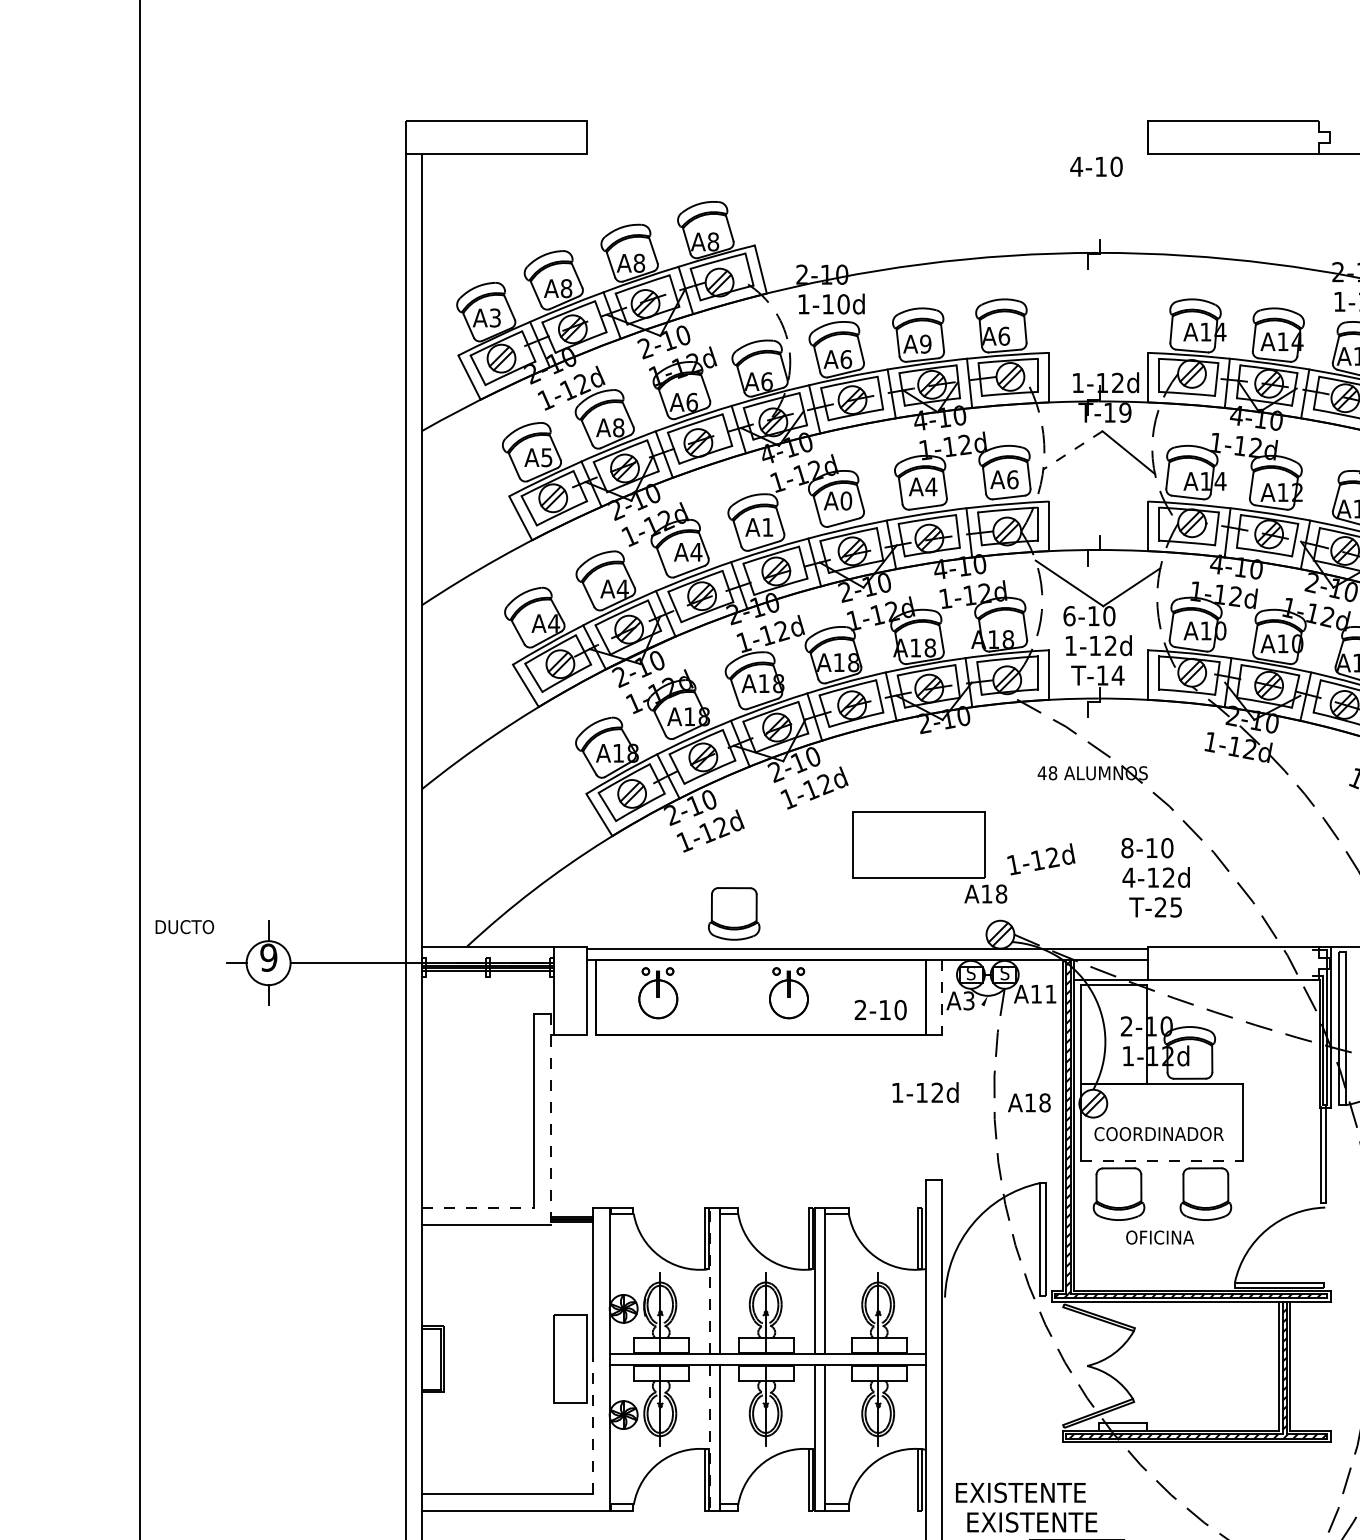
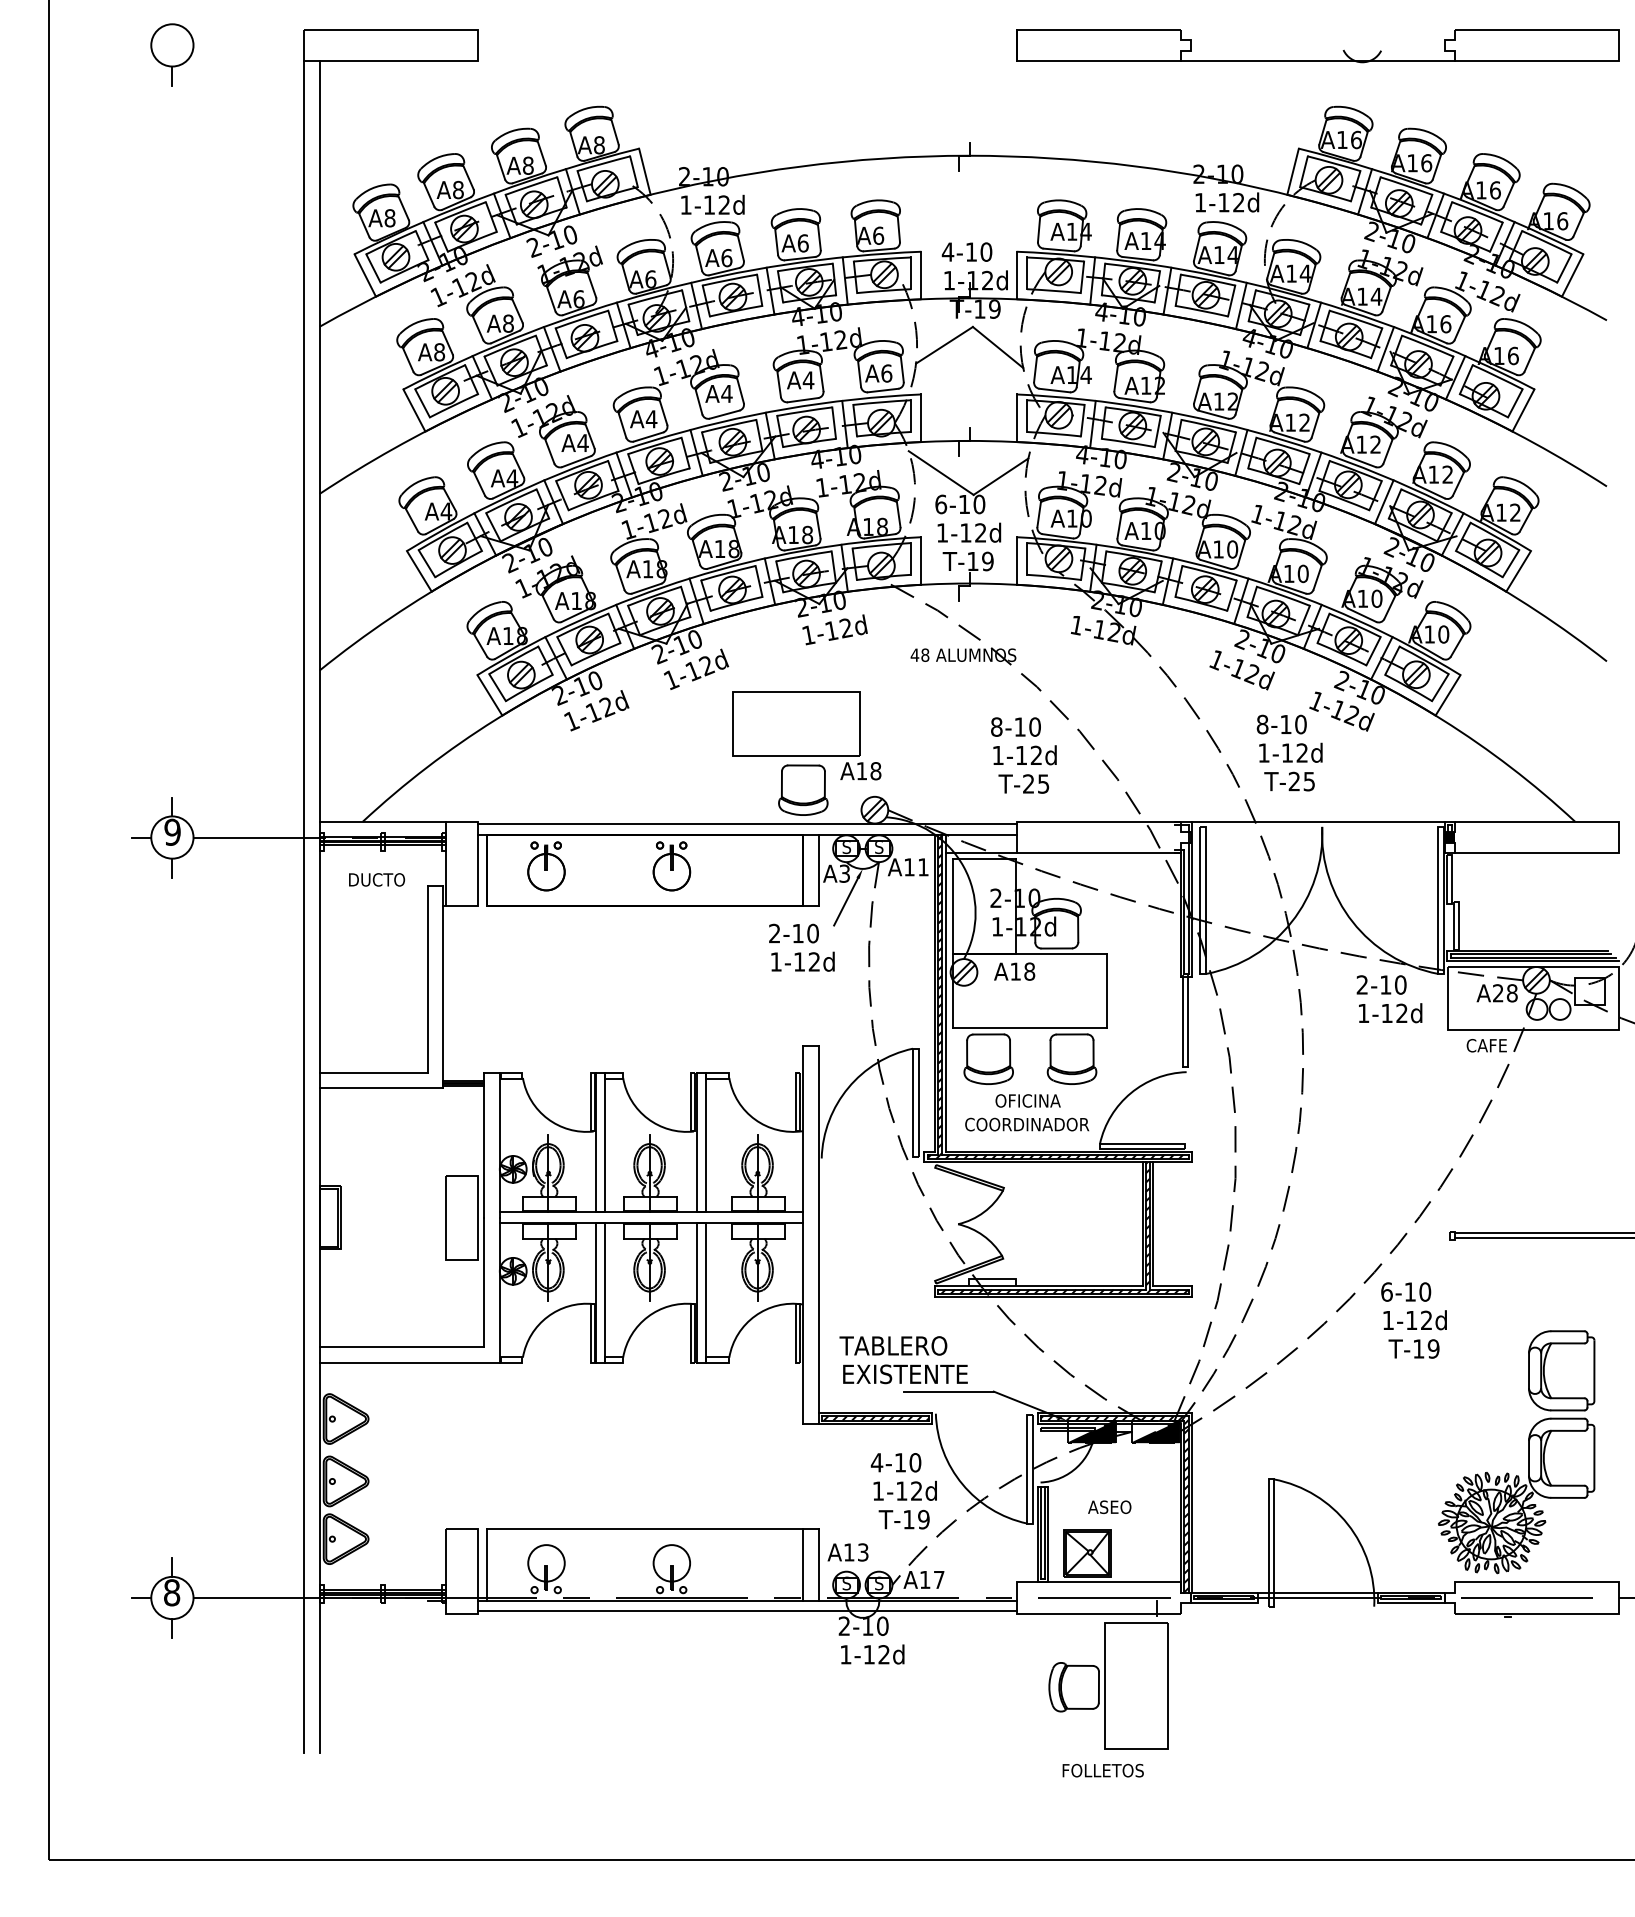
part: (268, 147) -> (172, 54), added
text: (1095, 166) -> (966, 251), moved
text: (843, 303) -> (724, 204), 1-10d -> 1-12d
text: (494, 318) -> (389, 218), A3 -> A8
text: (925, 344) -> (802, 243), A9 -> A6
line: (1072, 450) -> (944, 345), dashed -> solid
text: (546, 457) -> (439, 352), A5 -> A8
text: (845, 500) -> (726, 393), A0 -> A4
text: (767, 527) -> (651, 419), A1 -> A4
text: (1117, 675) -> (987, 561), T-14 -> T-19
text: (1040, 858) -> (834, 629), moved
text: (1129, 877) -> (998, 755), 4-12d -> 1-12d
part: (734, 913) -> (803, 789), moved
text: (184, 926) -> (376, 879), moved
line: (941, 997) -> (818, 870), dashed -> solid
text: (880, 1010) -> (793, 933), moved
line: (969, 1029) -> (845, 901), added
text: (1029, 1102) -> (1014, 971), moved
line: (551, 1119) -> (443, 987), dashed -> solid
text: (1159, 1133) -> (1027, 1124), moved
line: (1162, 1161) -> (1030, 1027), dashed -> solid
line: (478, 1207) -> (373, 1072), dashed -> solid
line: (710, 1280) -> (596, 1142), dashed -> solid
line: (592, 1426) -> (483, 1282), dashed -> solid
line: (710, 1438) -> (596, 1293), dashed -> solid
text: (1020, 1492) -> (894, 1345), EXISTENTE -> TABLERO

